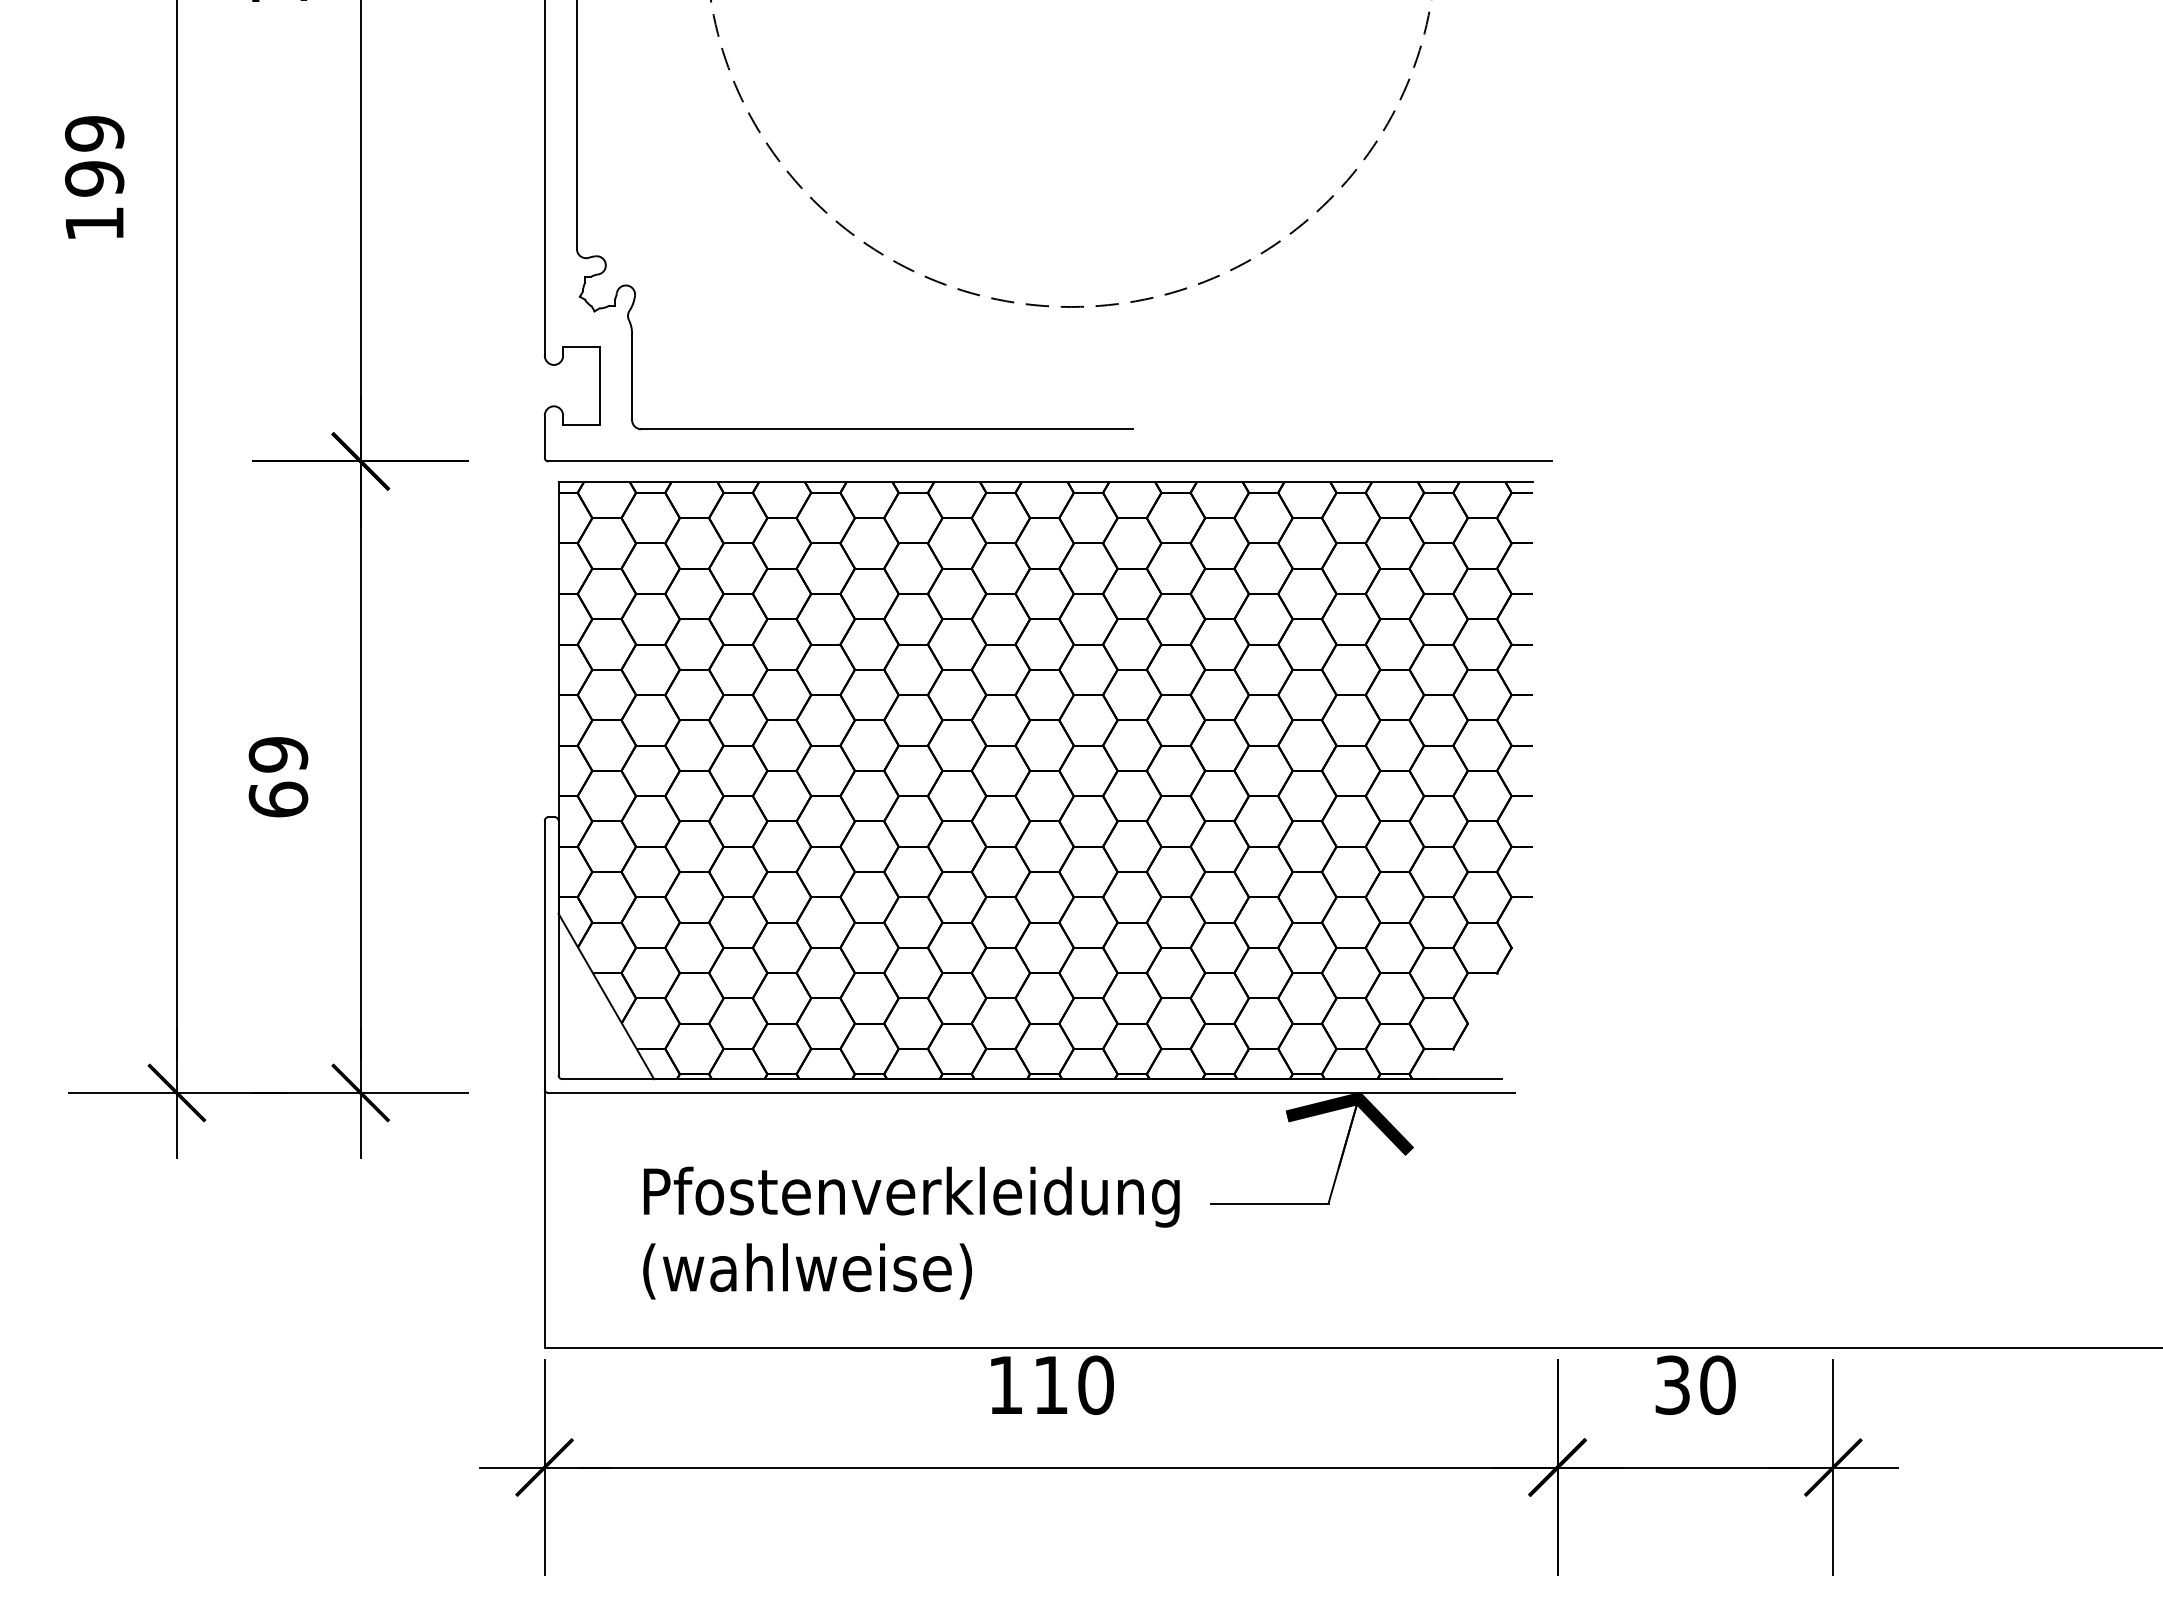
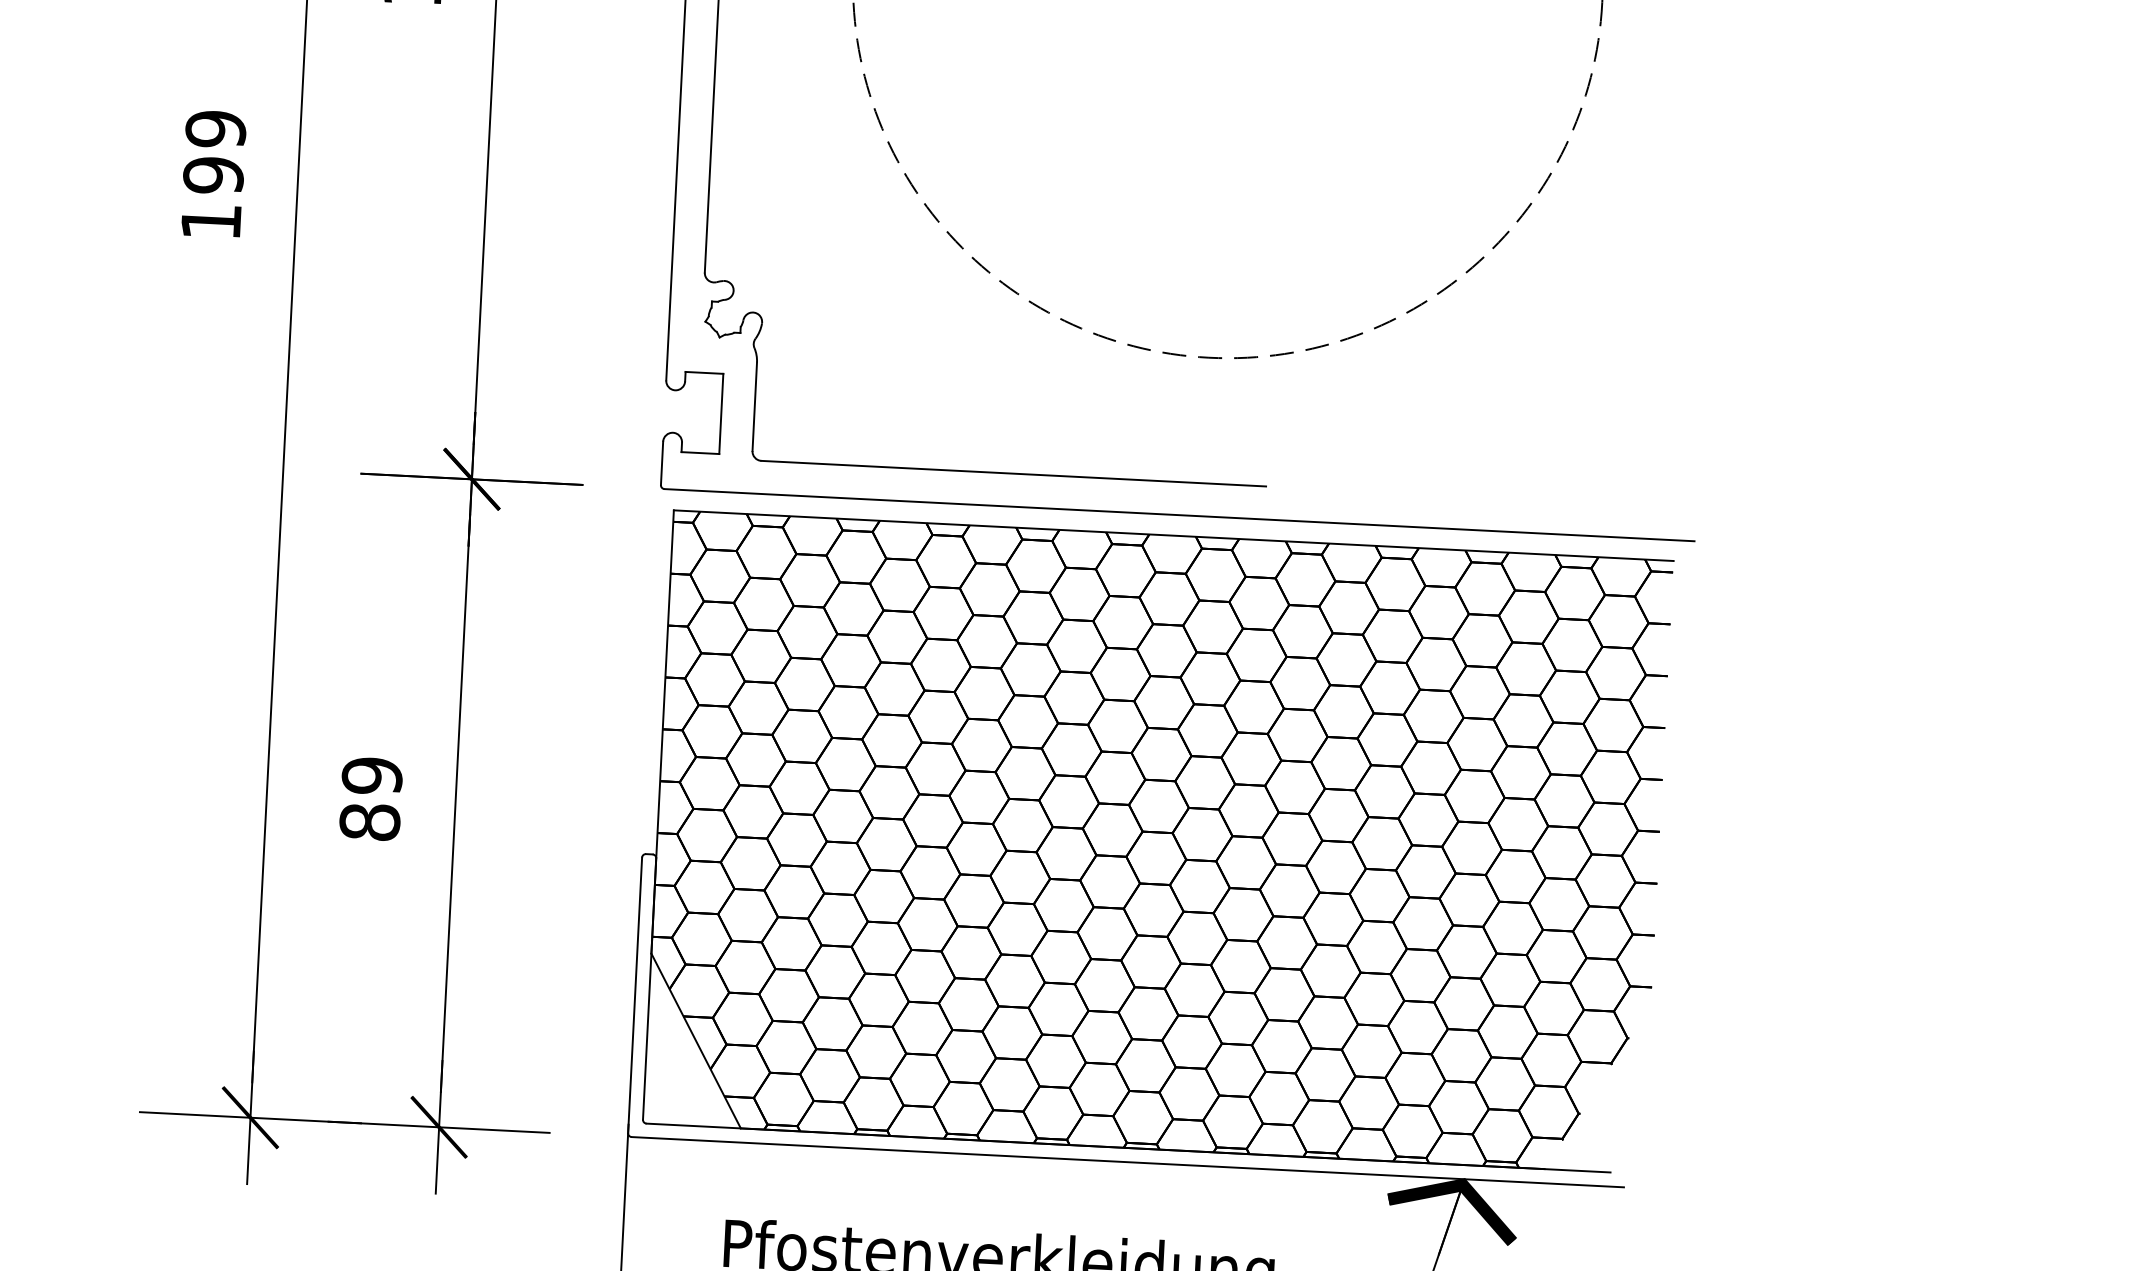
text: (278, 799) -> (369, 821), 69 -> 89

